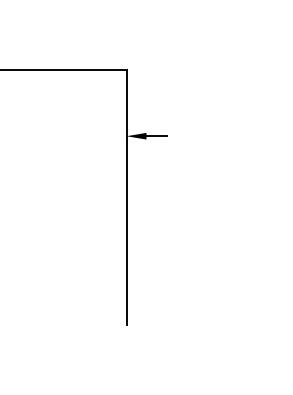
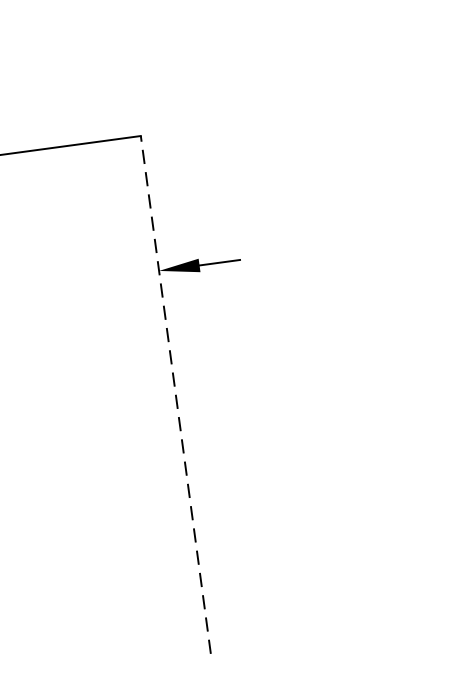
line: (126, 197) -> (175, 394), solid -> dashed

